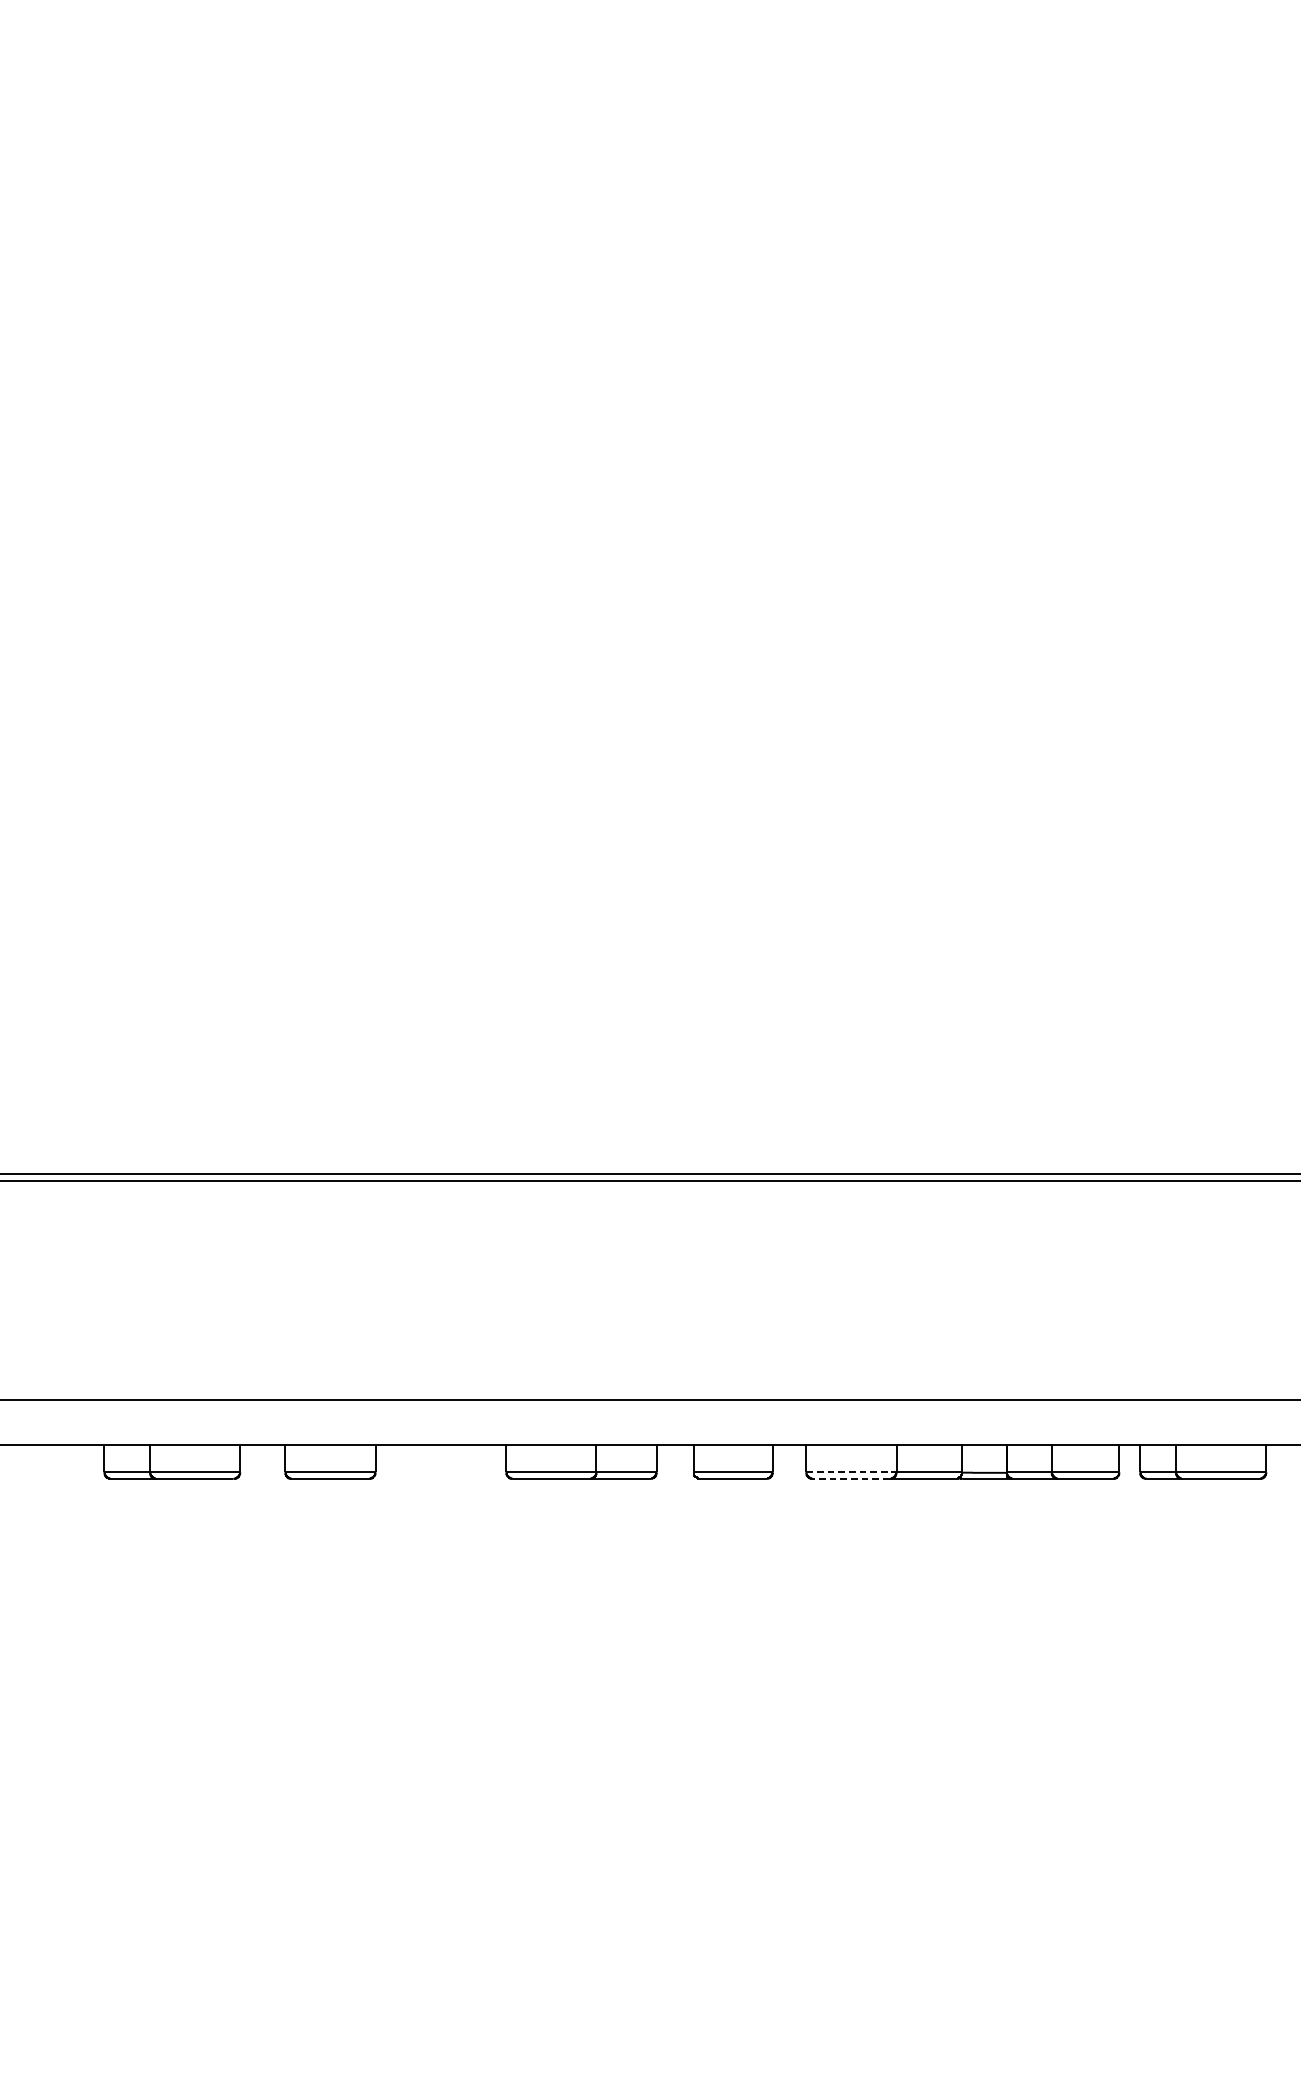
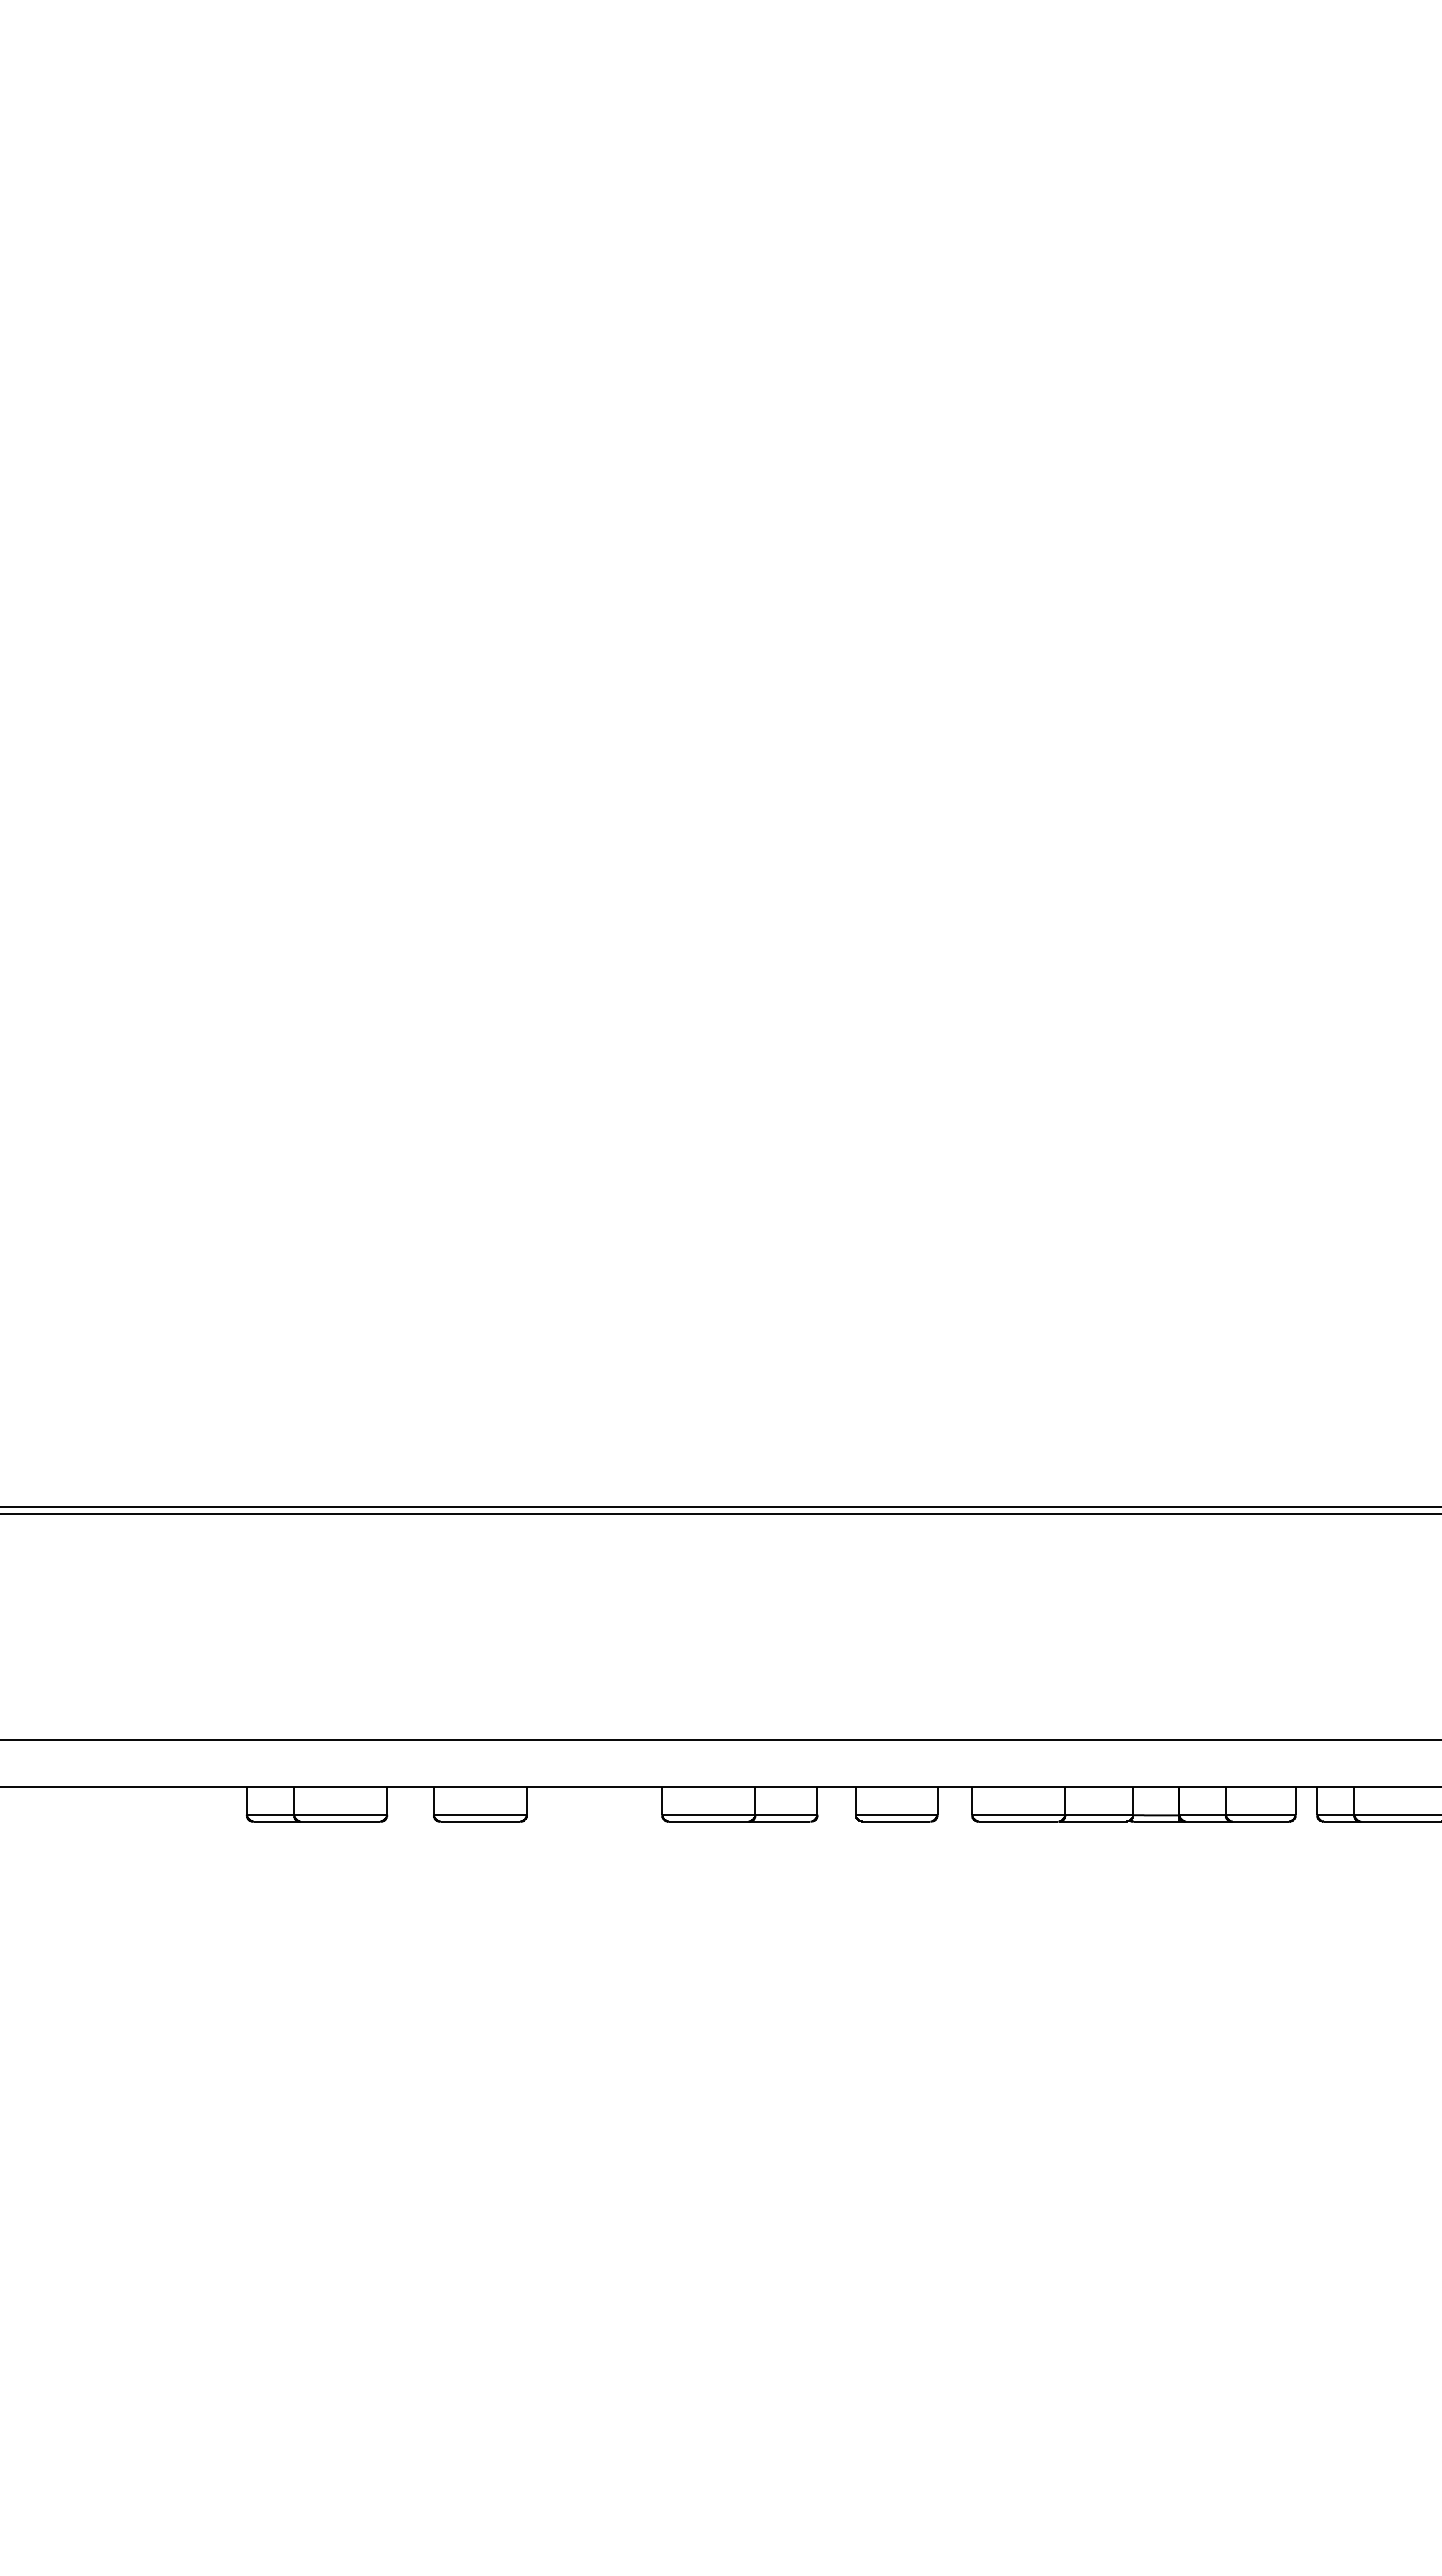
line: (851, 1471) -> (1018, 1814), dashed -> solid
line: (851, 1478) -> (1018, 1821), dashed -> solid

